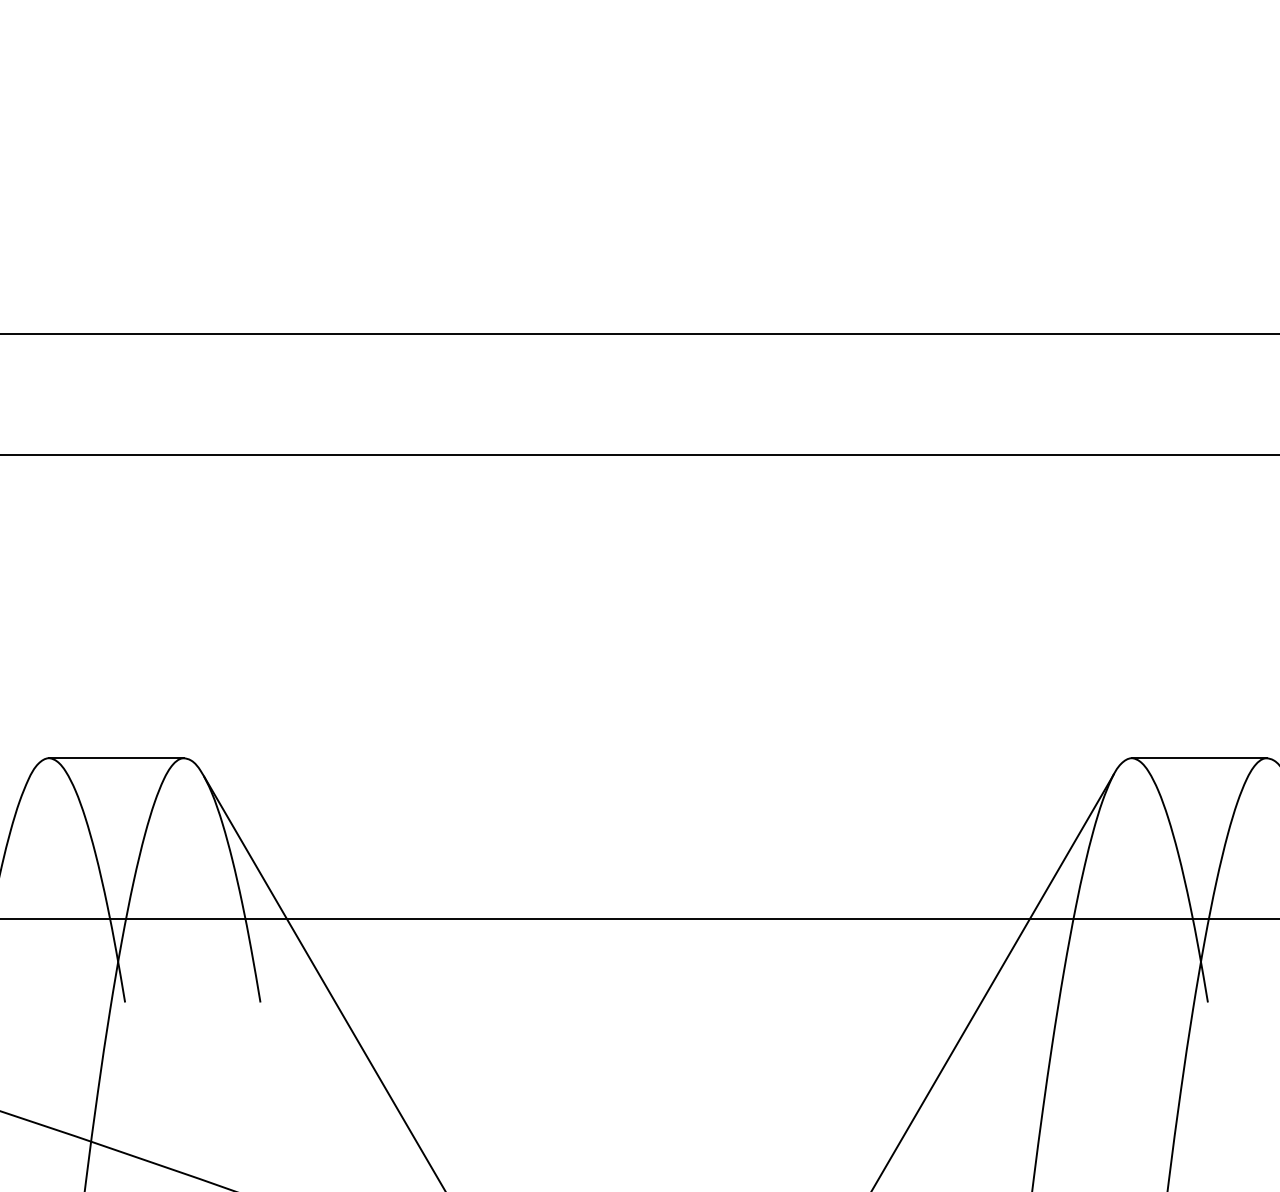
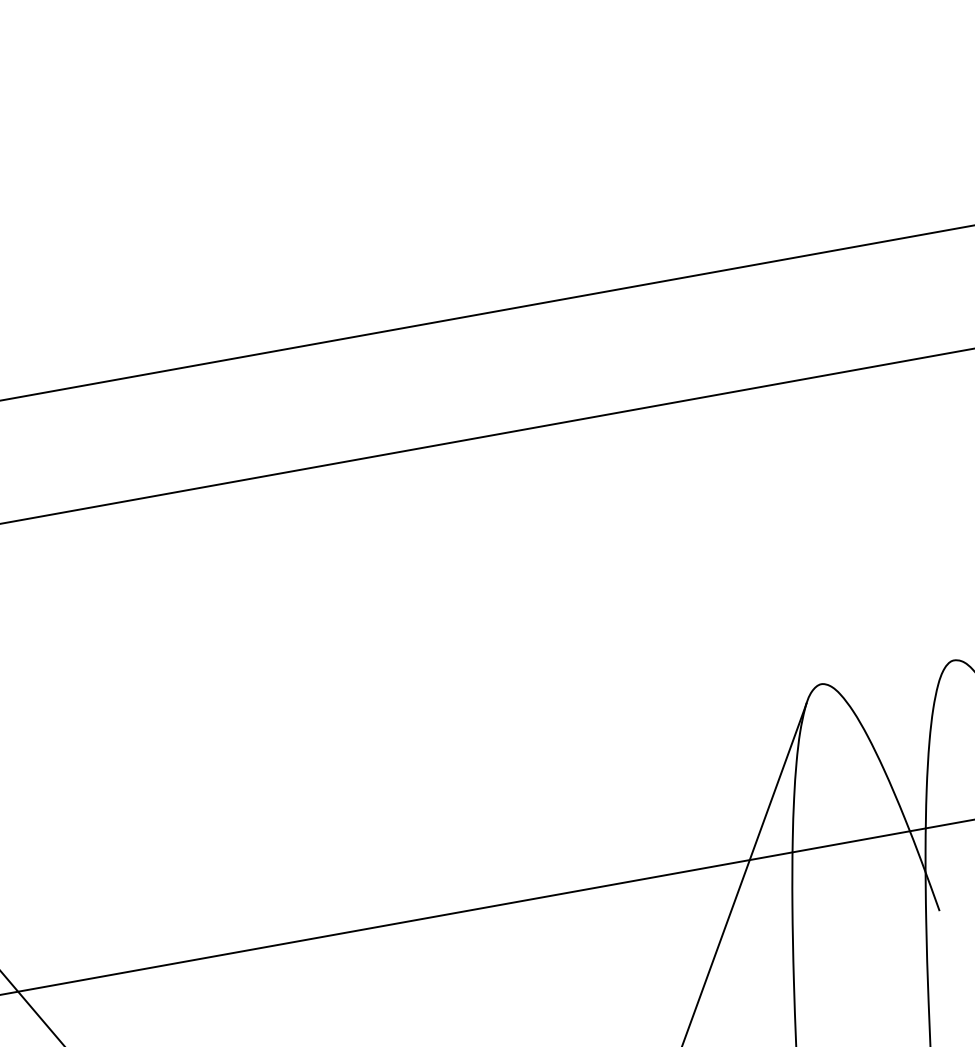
line: (1199, 758) -> (888, 672), removed

